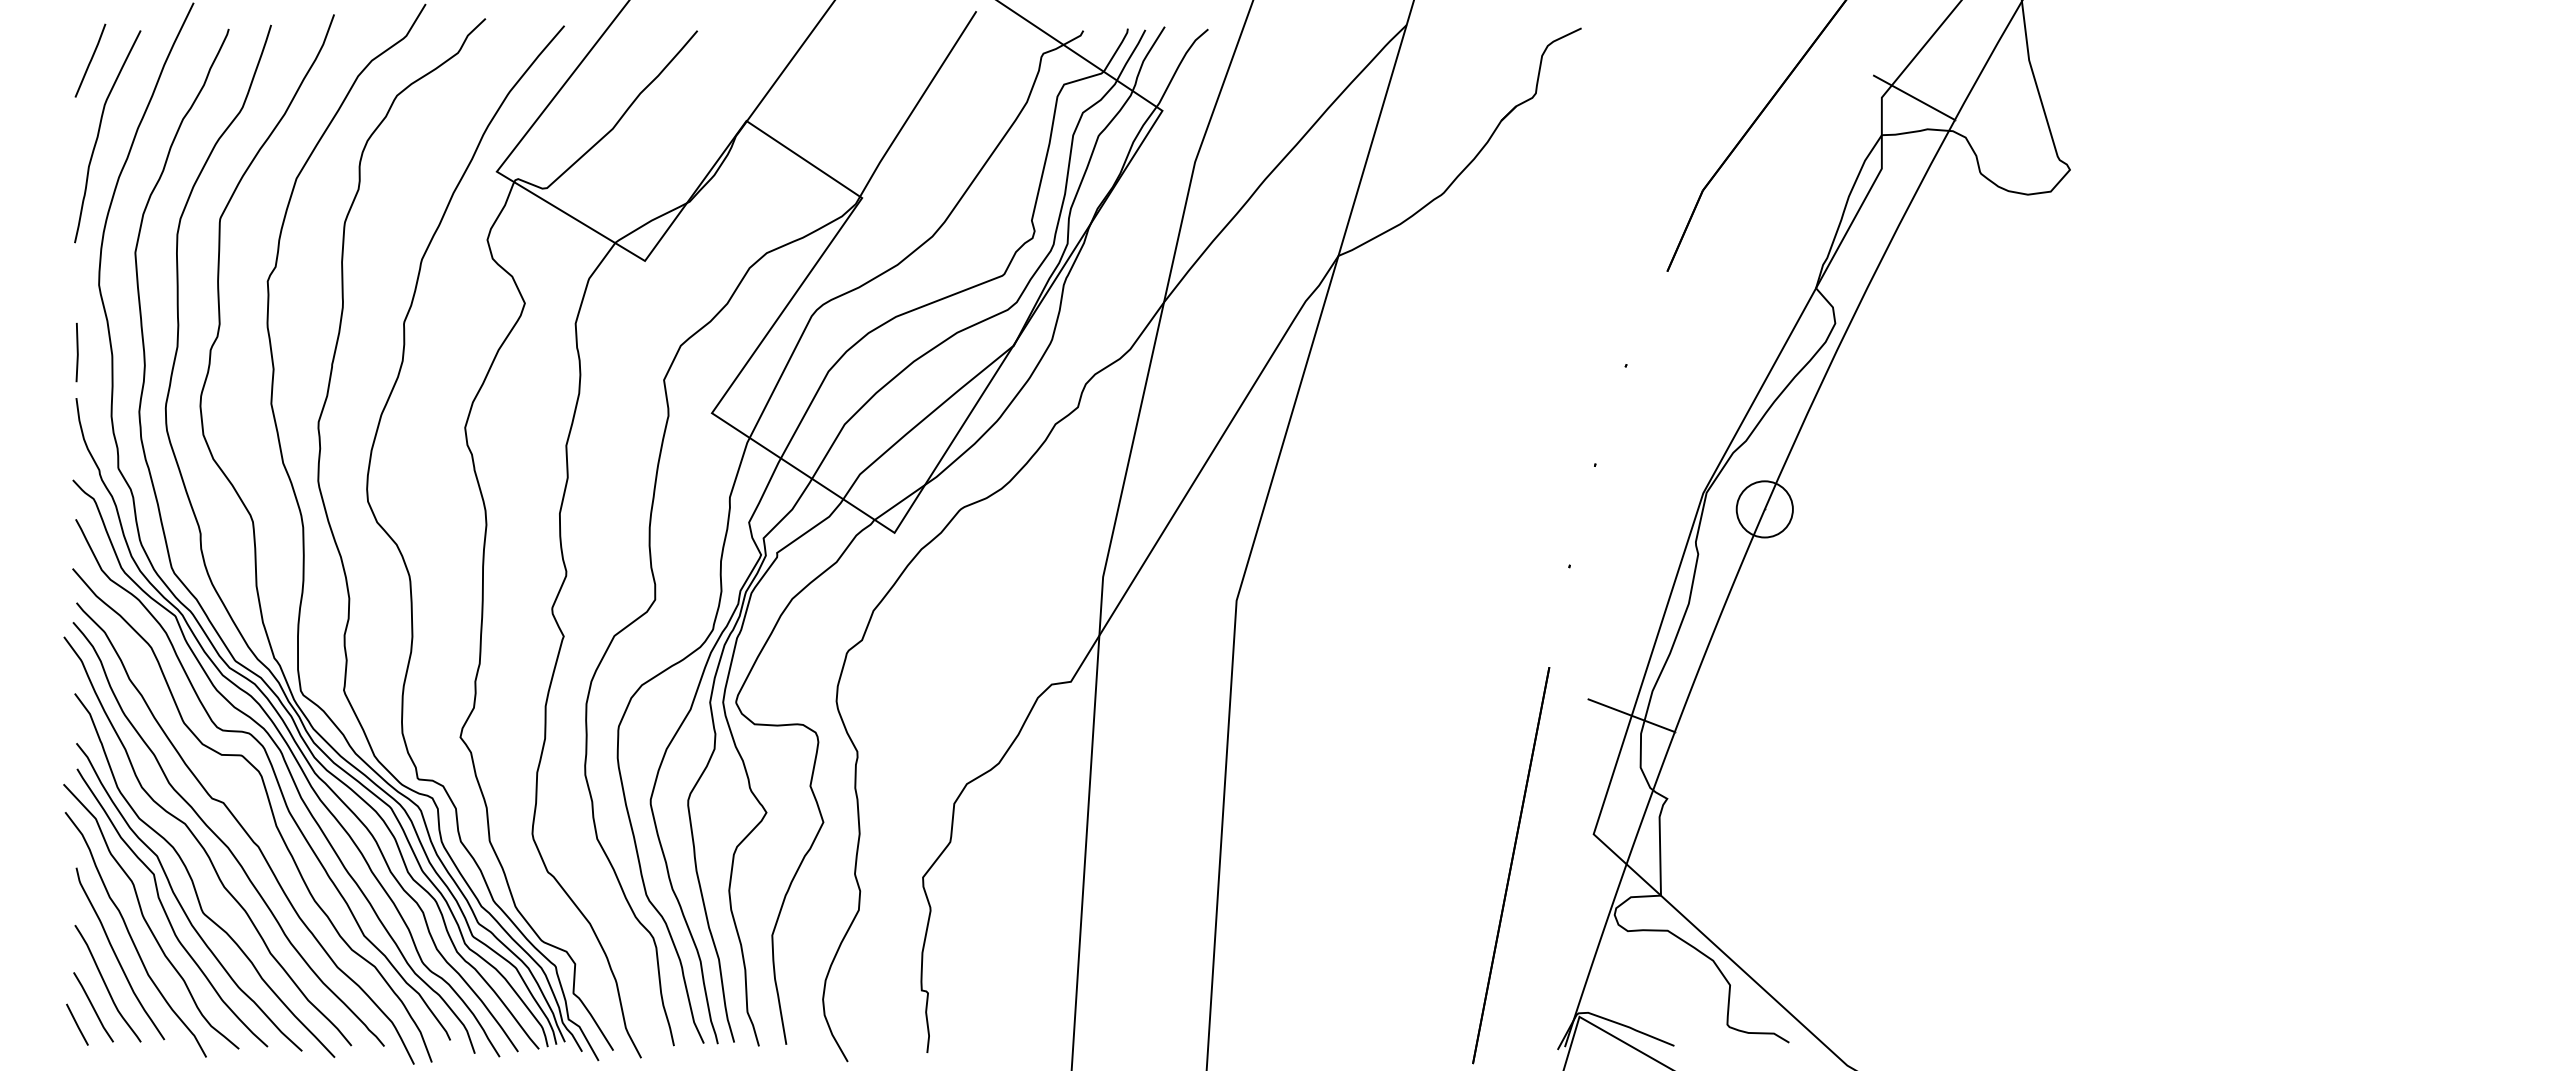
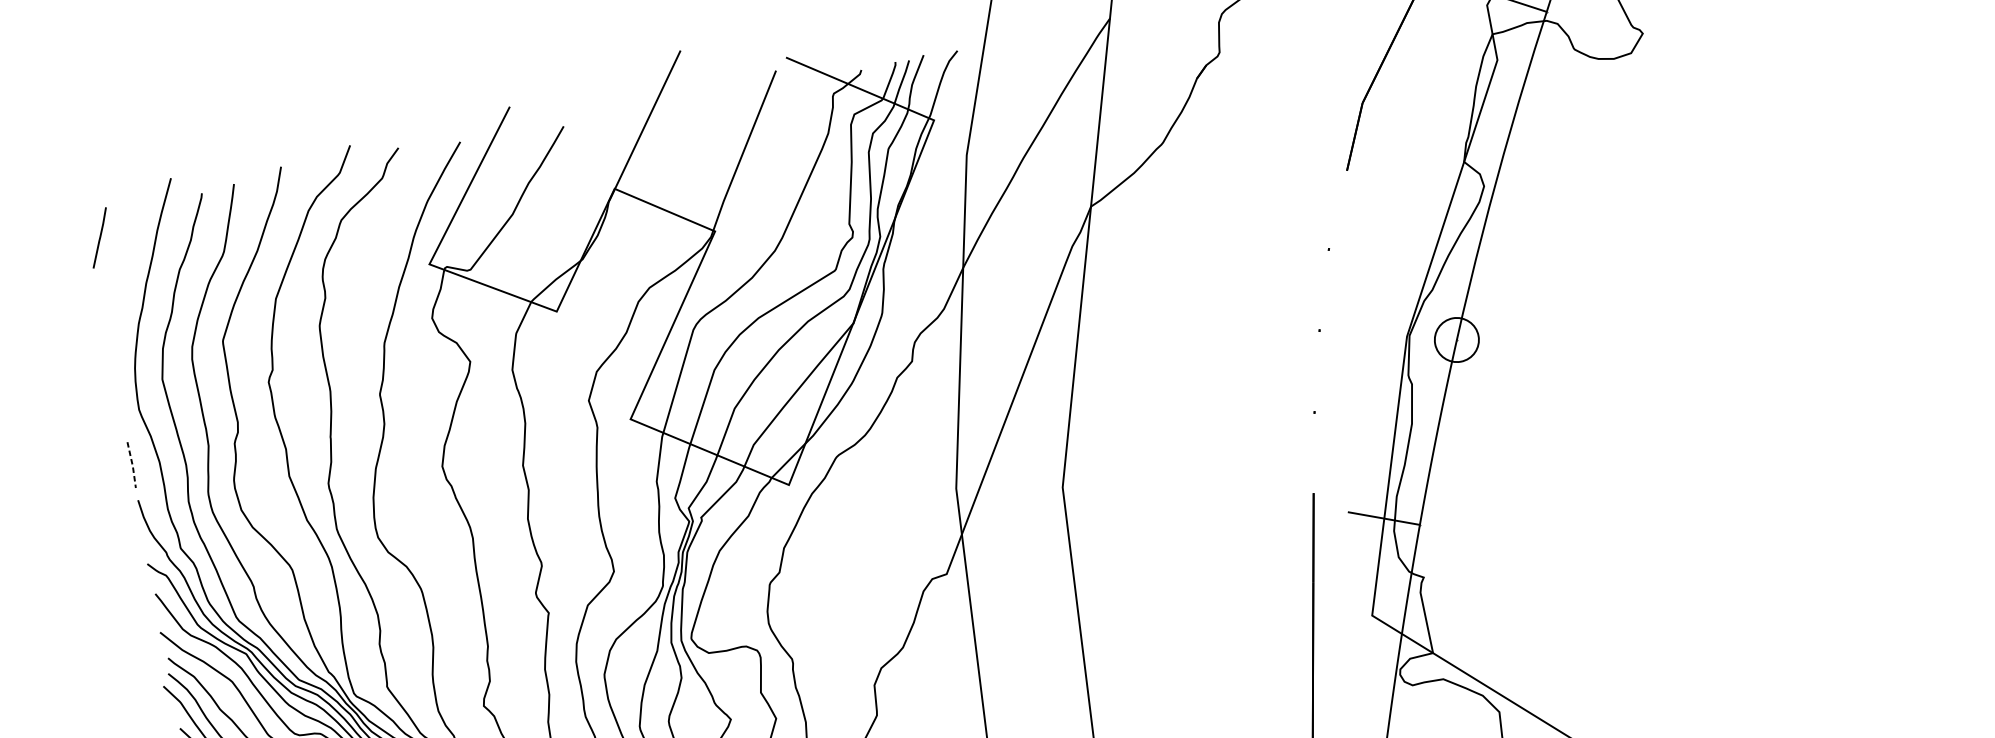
curve: (99, 134) -> (117, 293), removed
line: (77, 353) -> (132, 465), solid -> dashed

